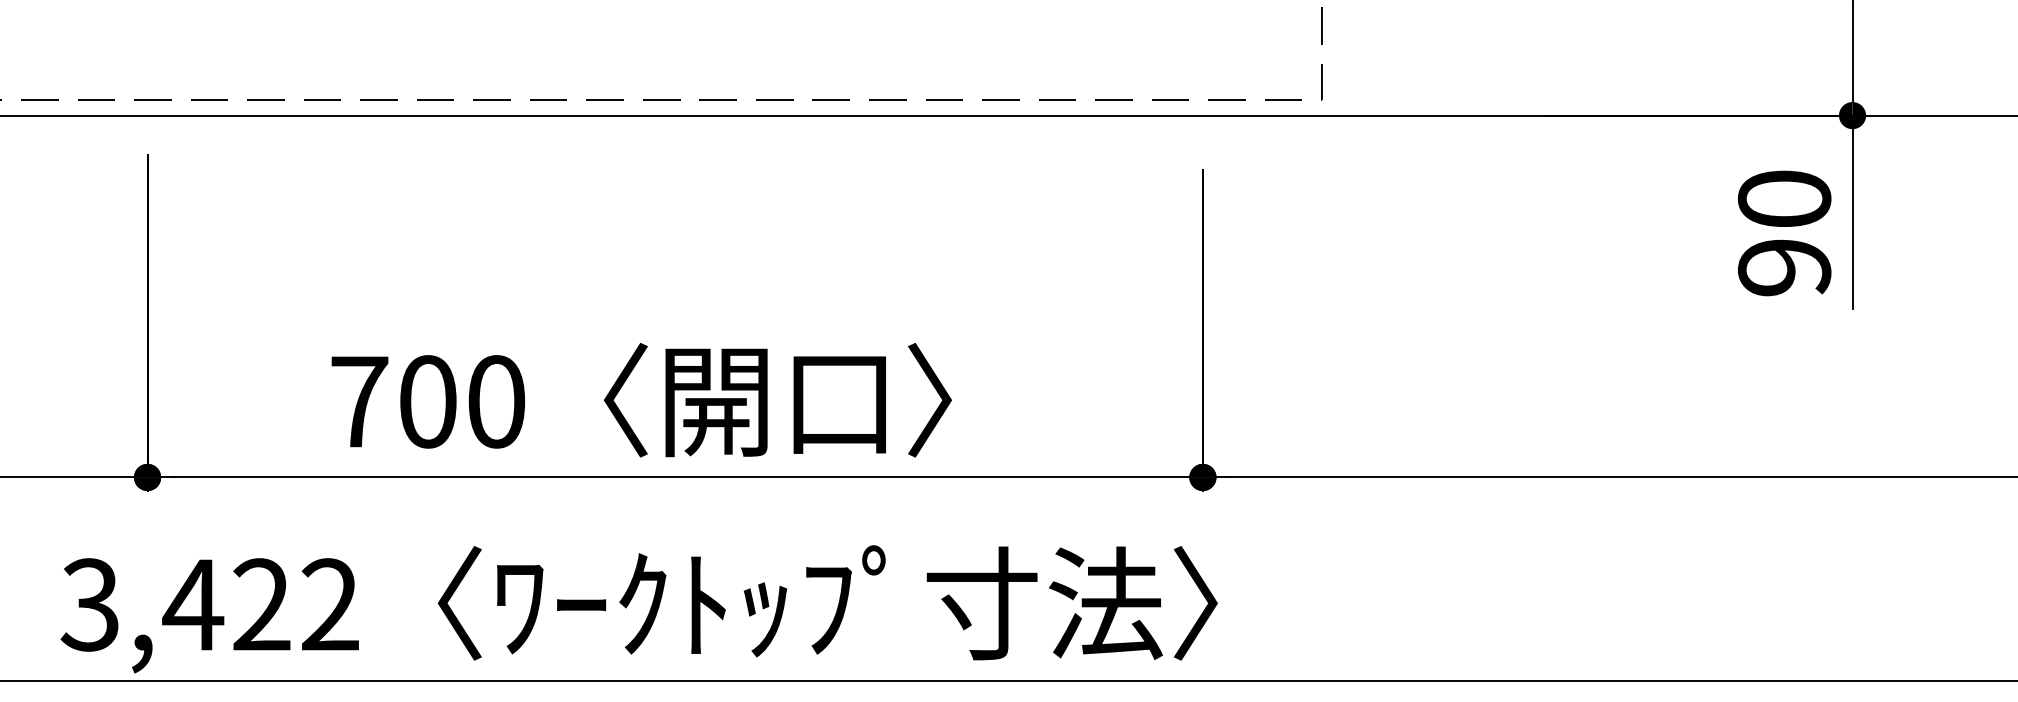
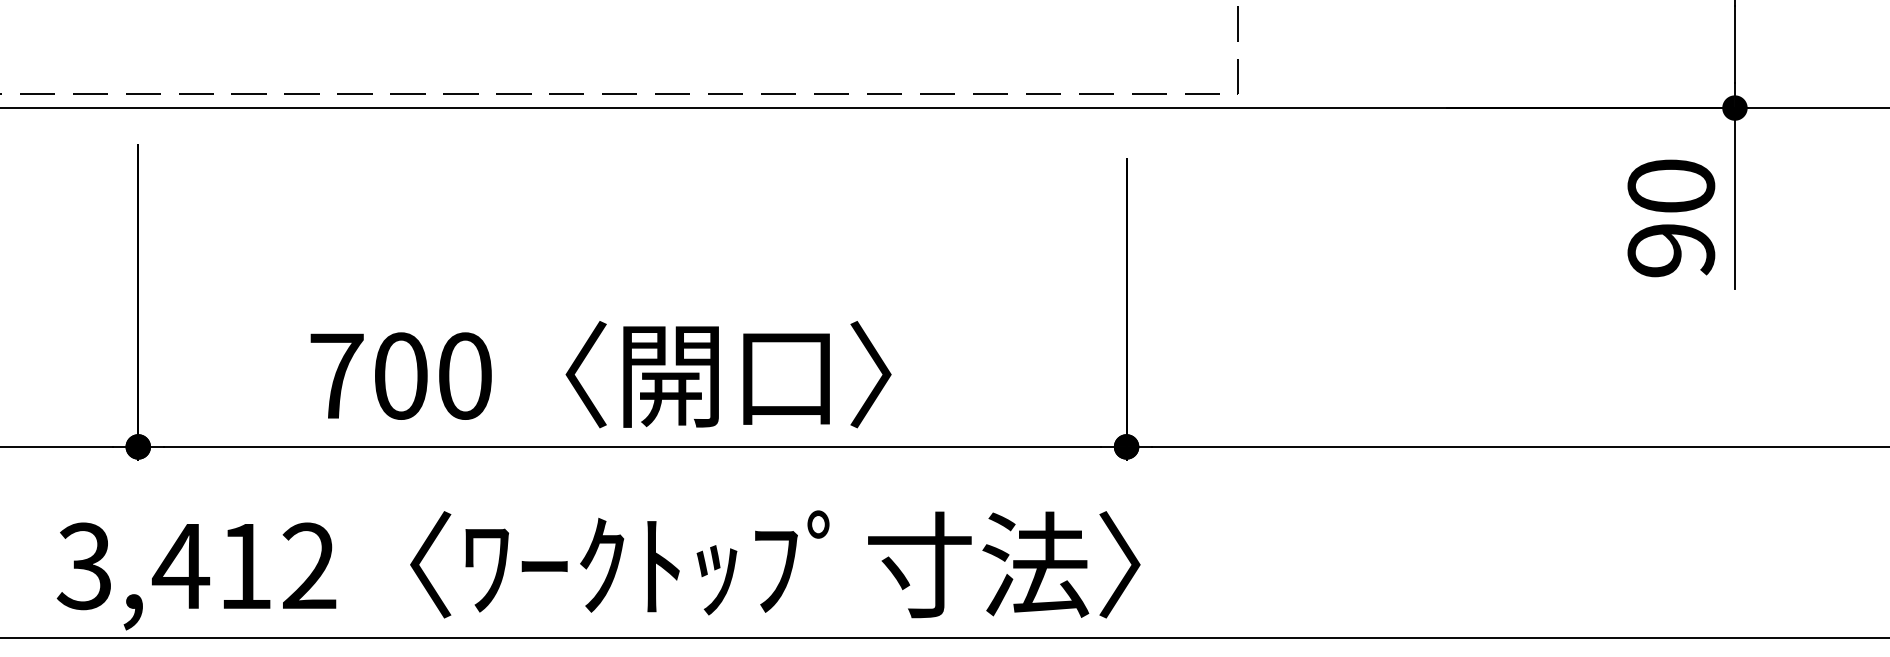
text: (261, 604) -> (244, 565), 3,422 -> 3,412

